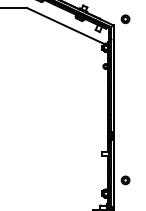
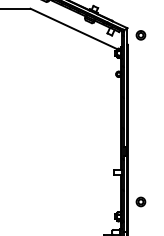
part: (125, 19) -> (140, 35), moved

